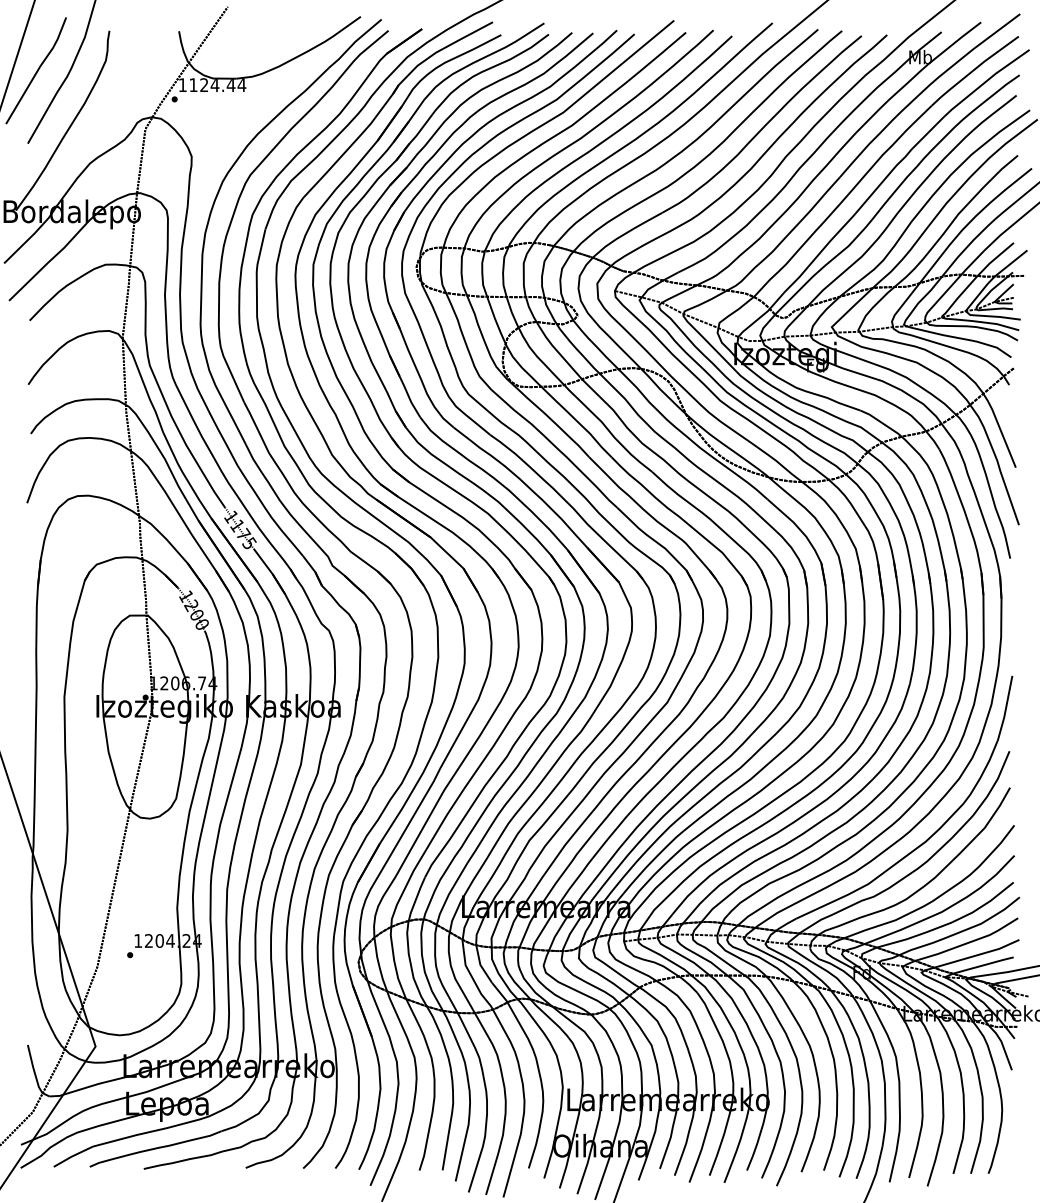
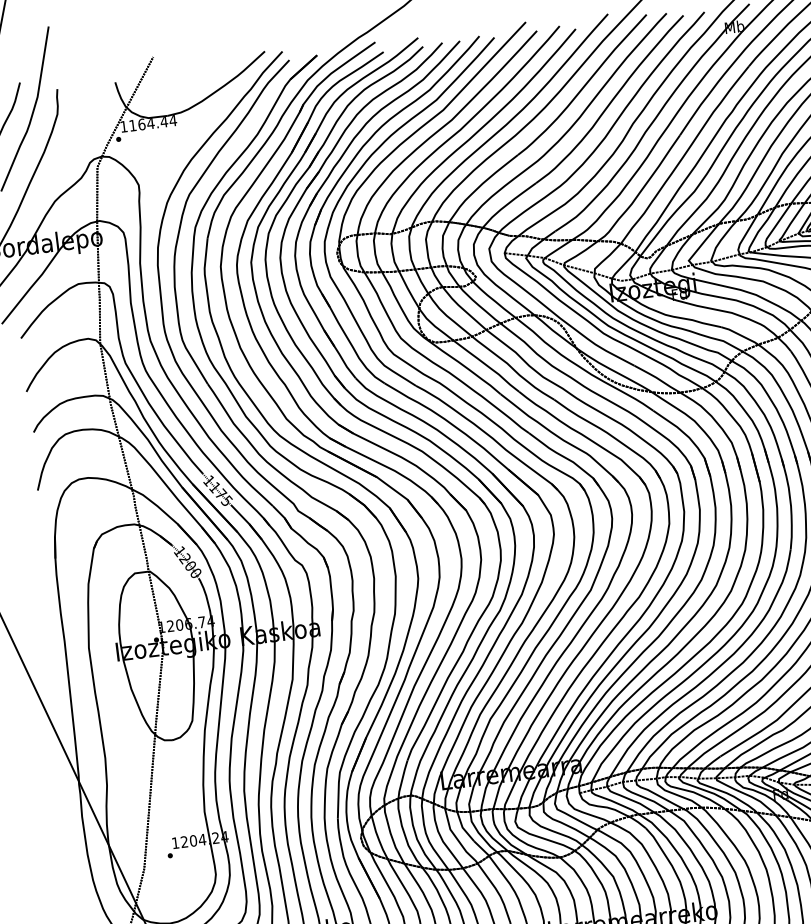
text: (204, 85) -> (142, 124), 1124.44 -> 1164.44

